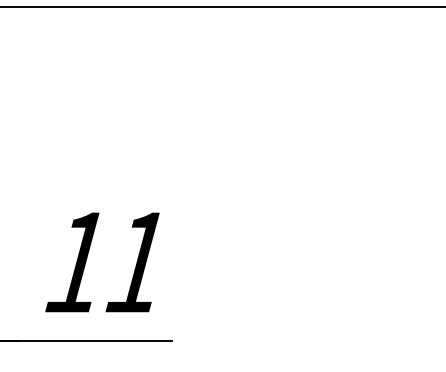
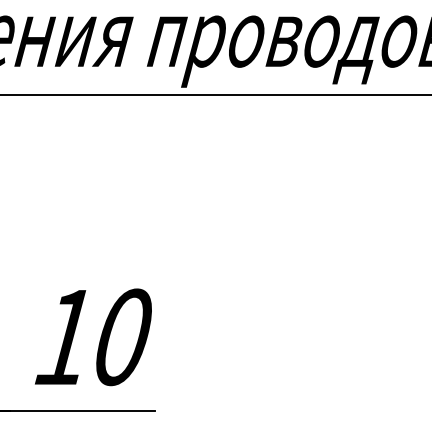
text: (136, 262) -> (121, 337), 11 -> 10

